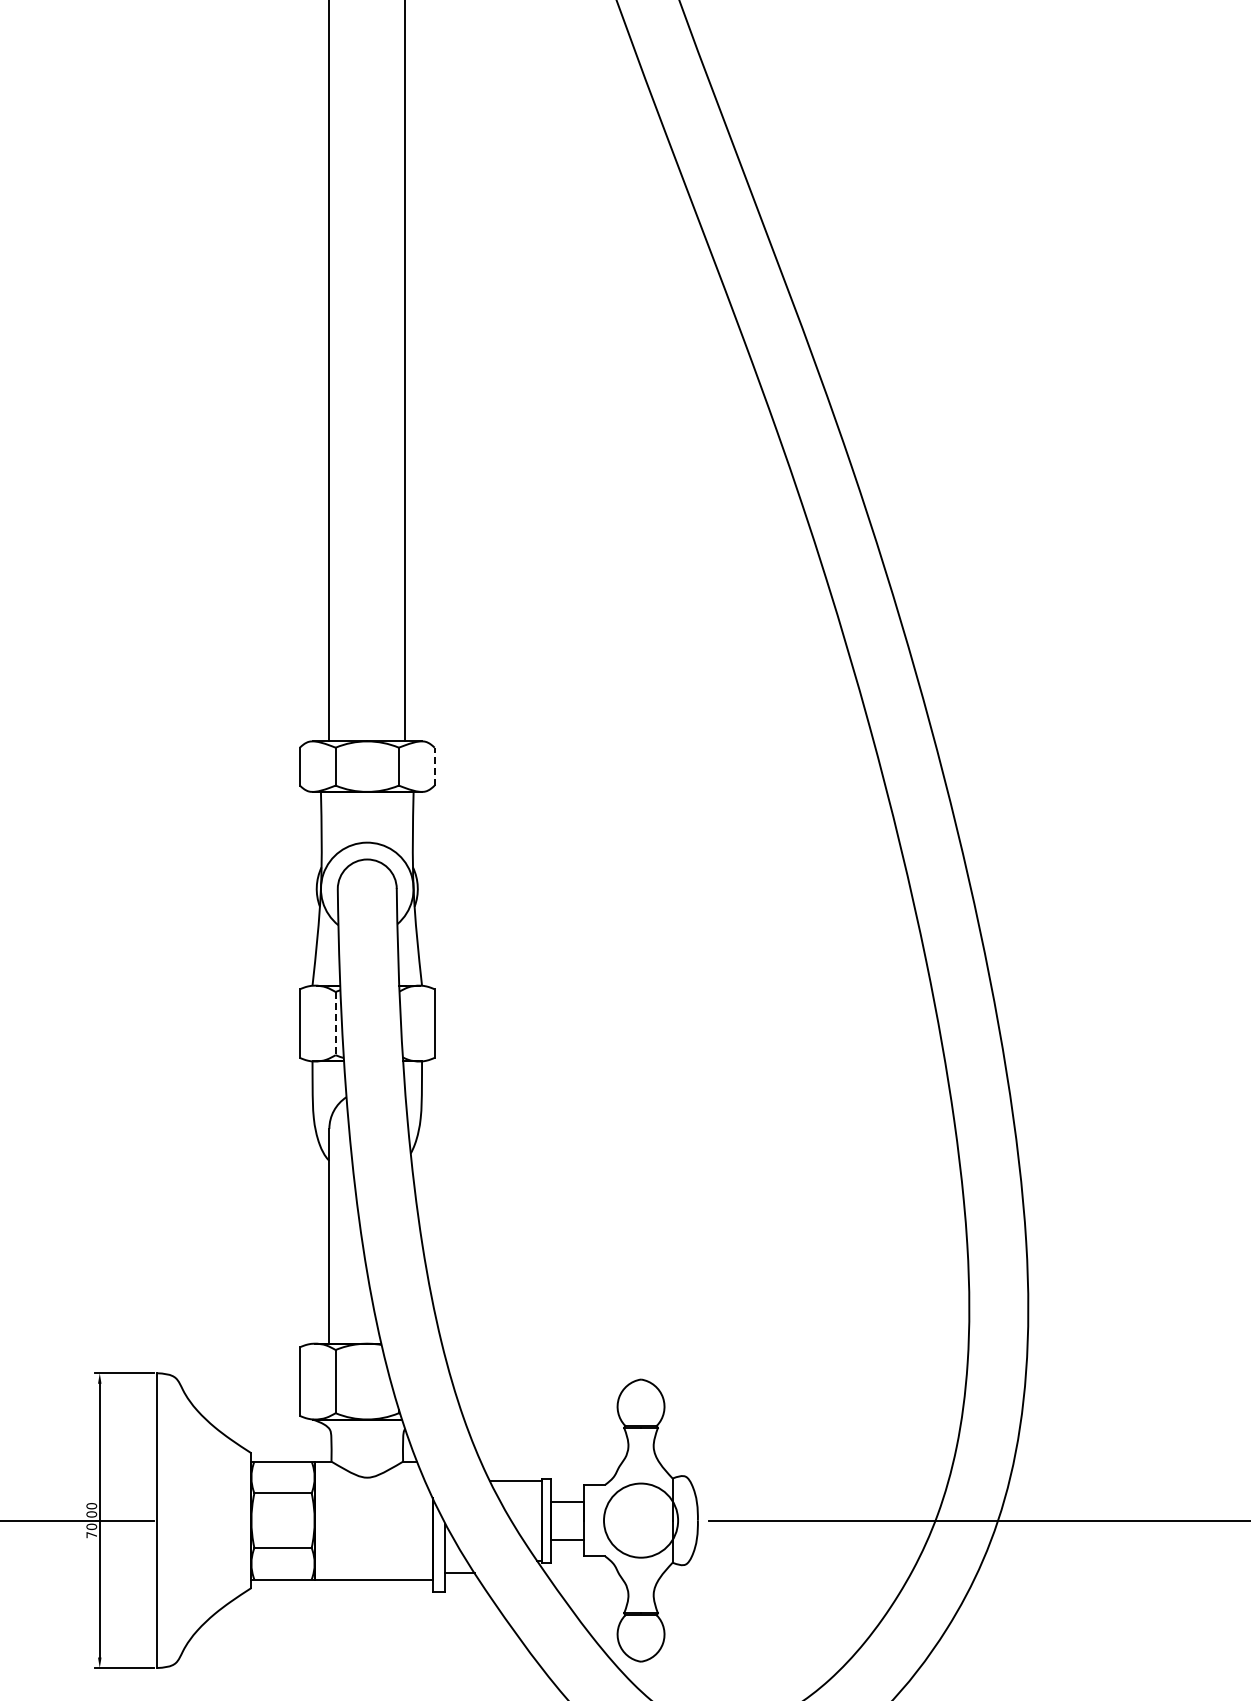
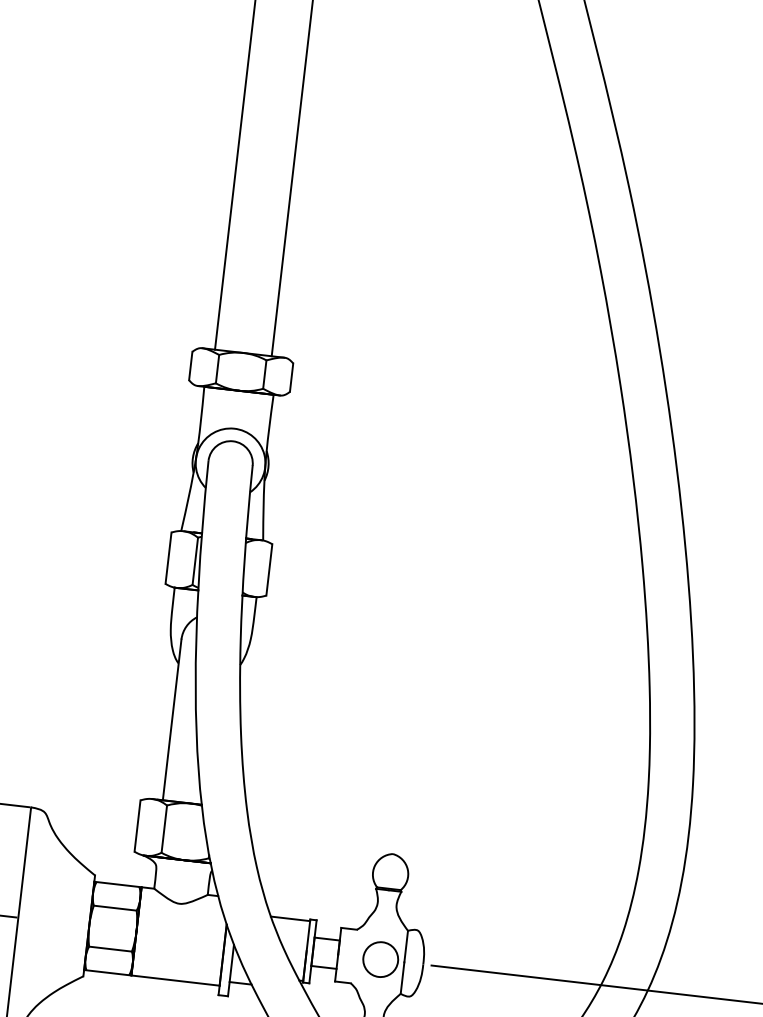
line: (434, 766) -> (291, 377), dashed -> solid
line: (335, 1023) -> (195, 561), dashed -> solid
circle: (640, 1520) -> (380, 959), size x0.62

